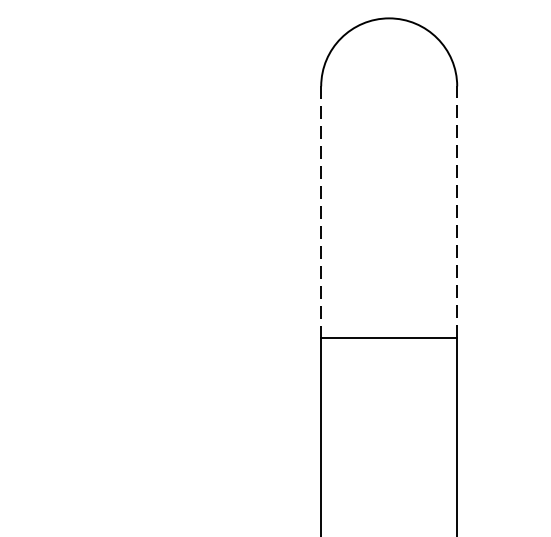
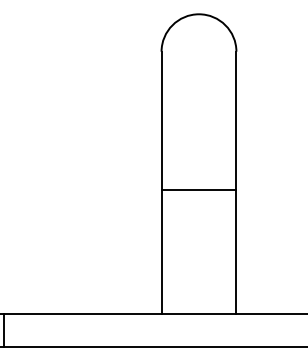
line: (457, 211) -> (236, 120), dashed -> solid
line: (321, 213) -> (161, 121), dashed -> solid

